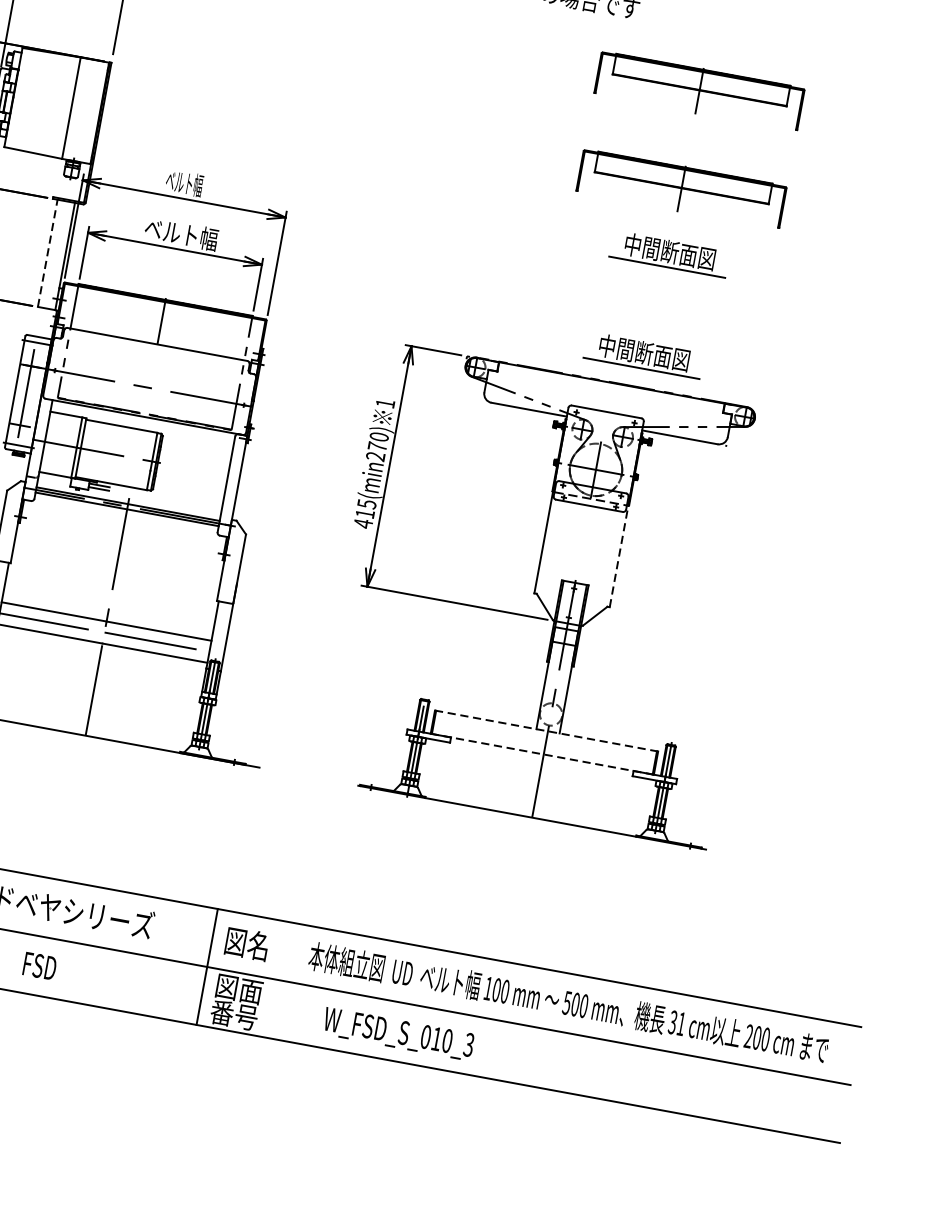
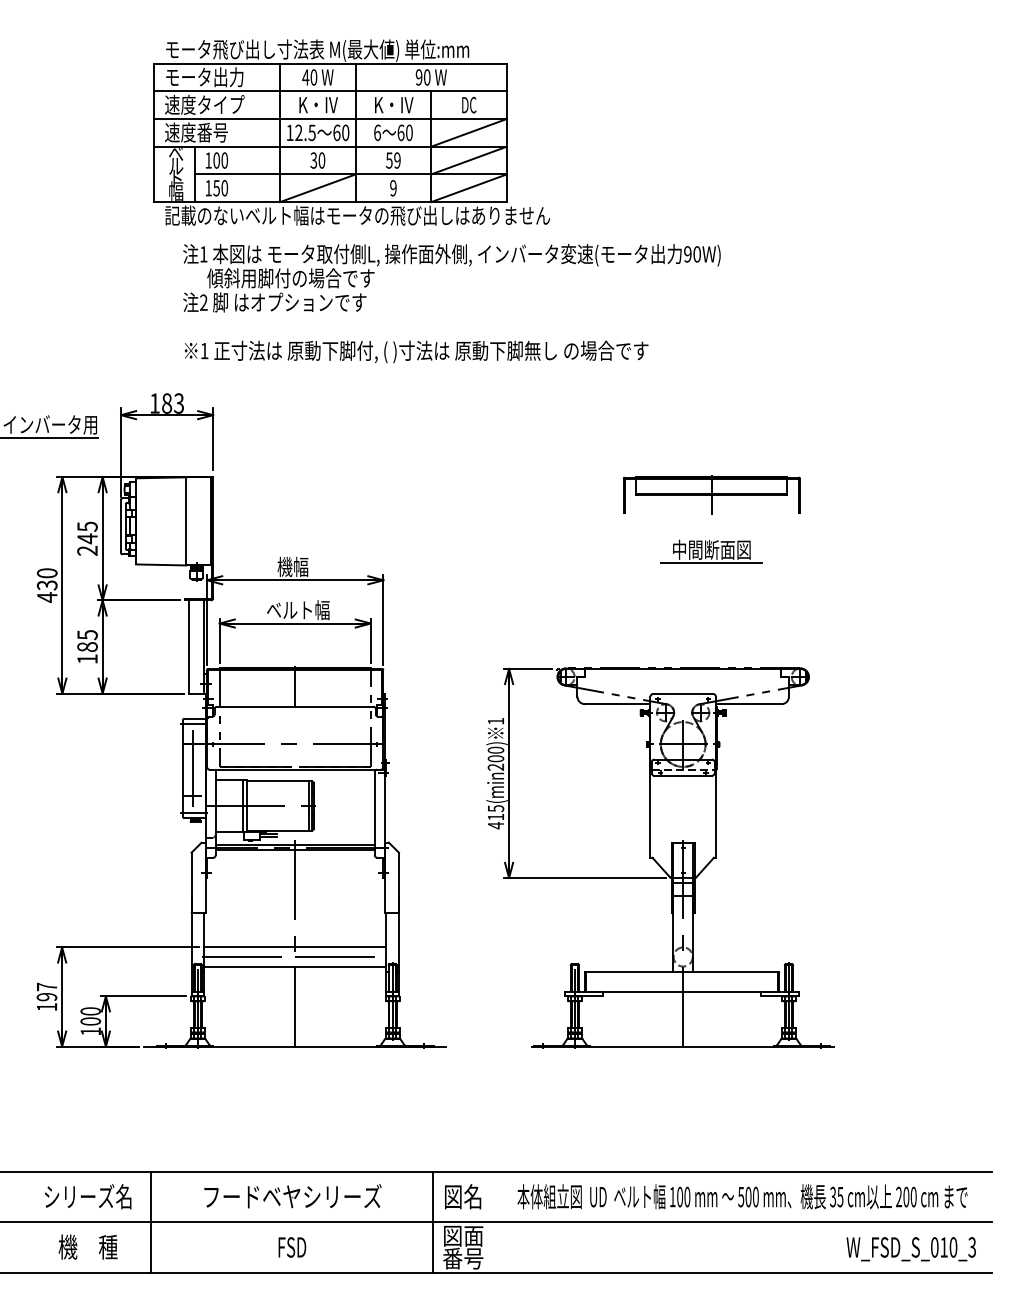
part: (699, 90) -> (711, 409), removed
text: (183, 182) -> (292, 566), ベルト幅 -> 機幅
line: (48, 253) -> (189, 647), dashed -> solid
part: (643, 354) -> (705, 640), removed
text: (376, 446) -> (495, 758), 415(min270) -> 415(min200)
line: (618, 556) -> (715, 813), dashed -> solid
line: (546, 730) -> (681, 971), dashed -> solid
line: (541, 753) -> (681, 991), dashed -> solid
text: (681, 1024) -> (840, 1197), 31 -> 35
text: (397, 1034) -> (910, 1249), moved

